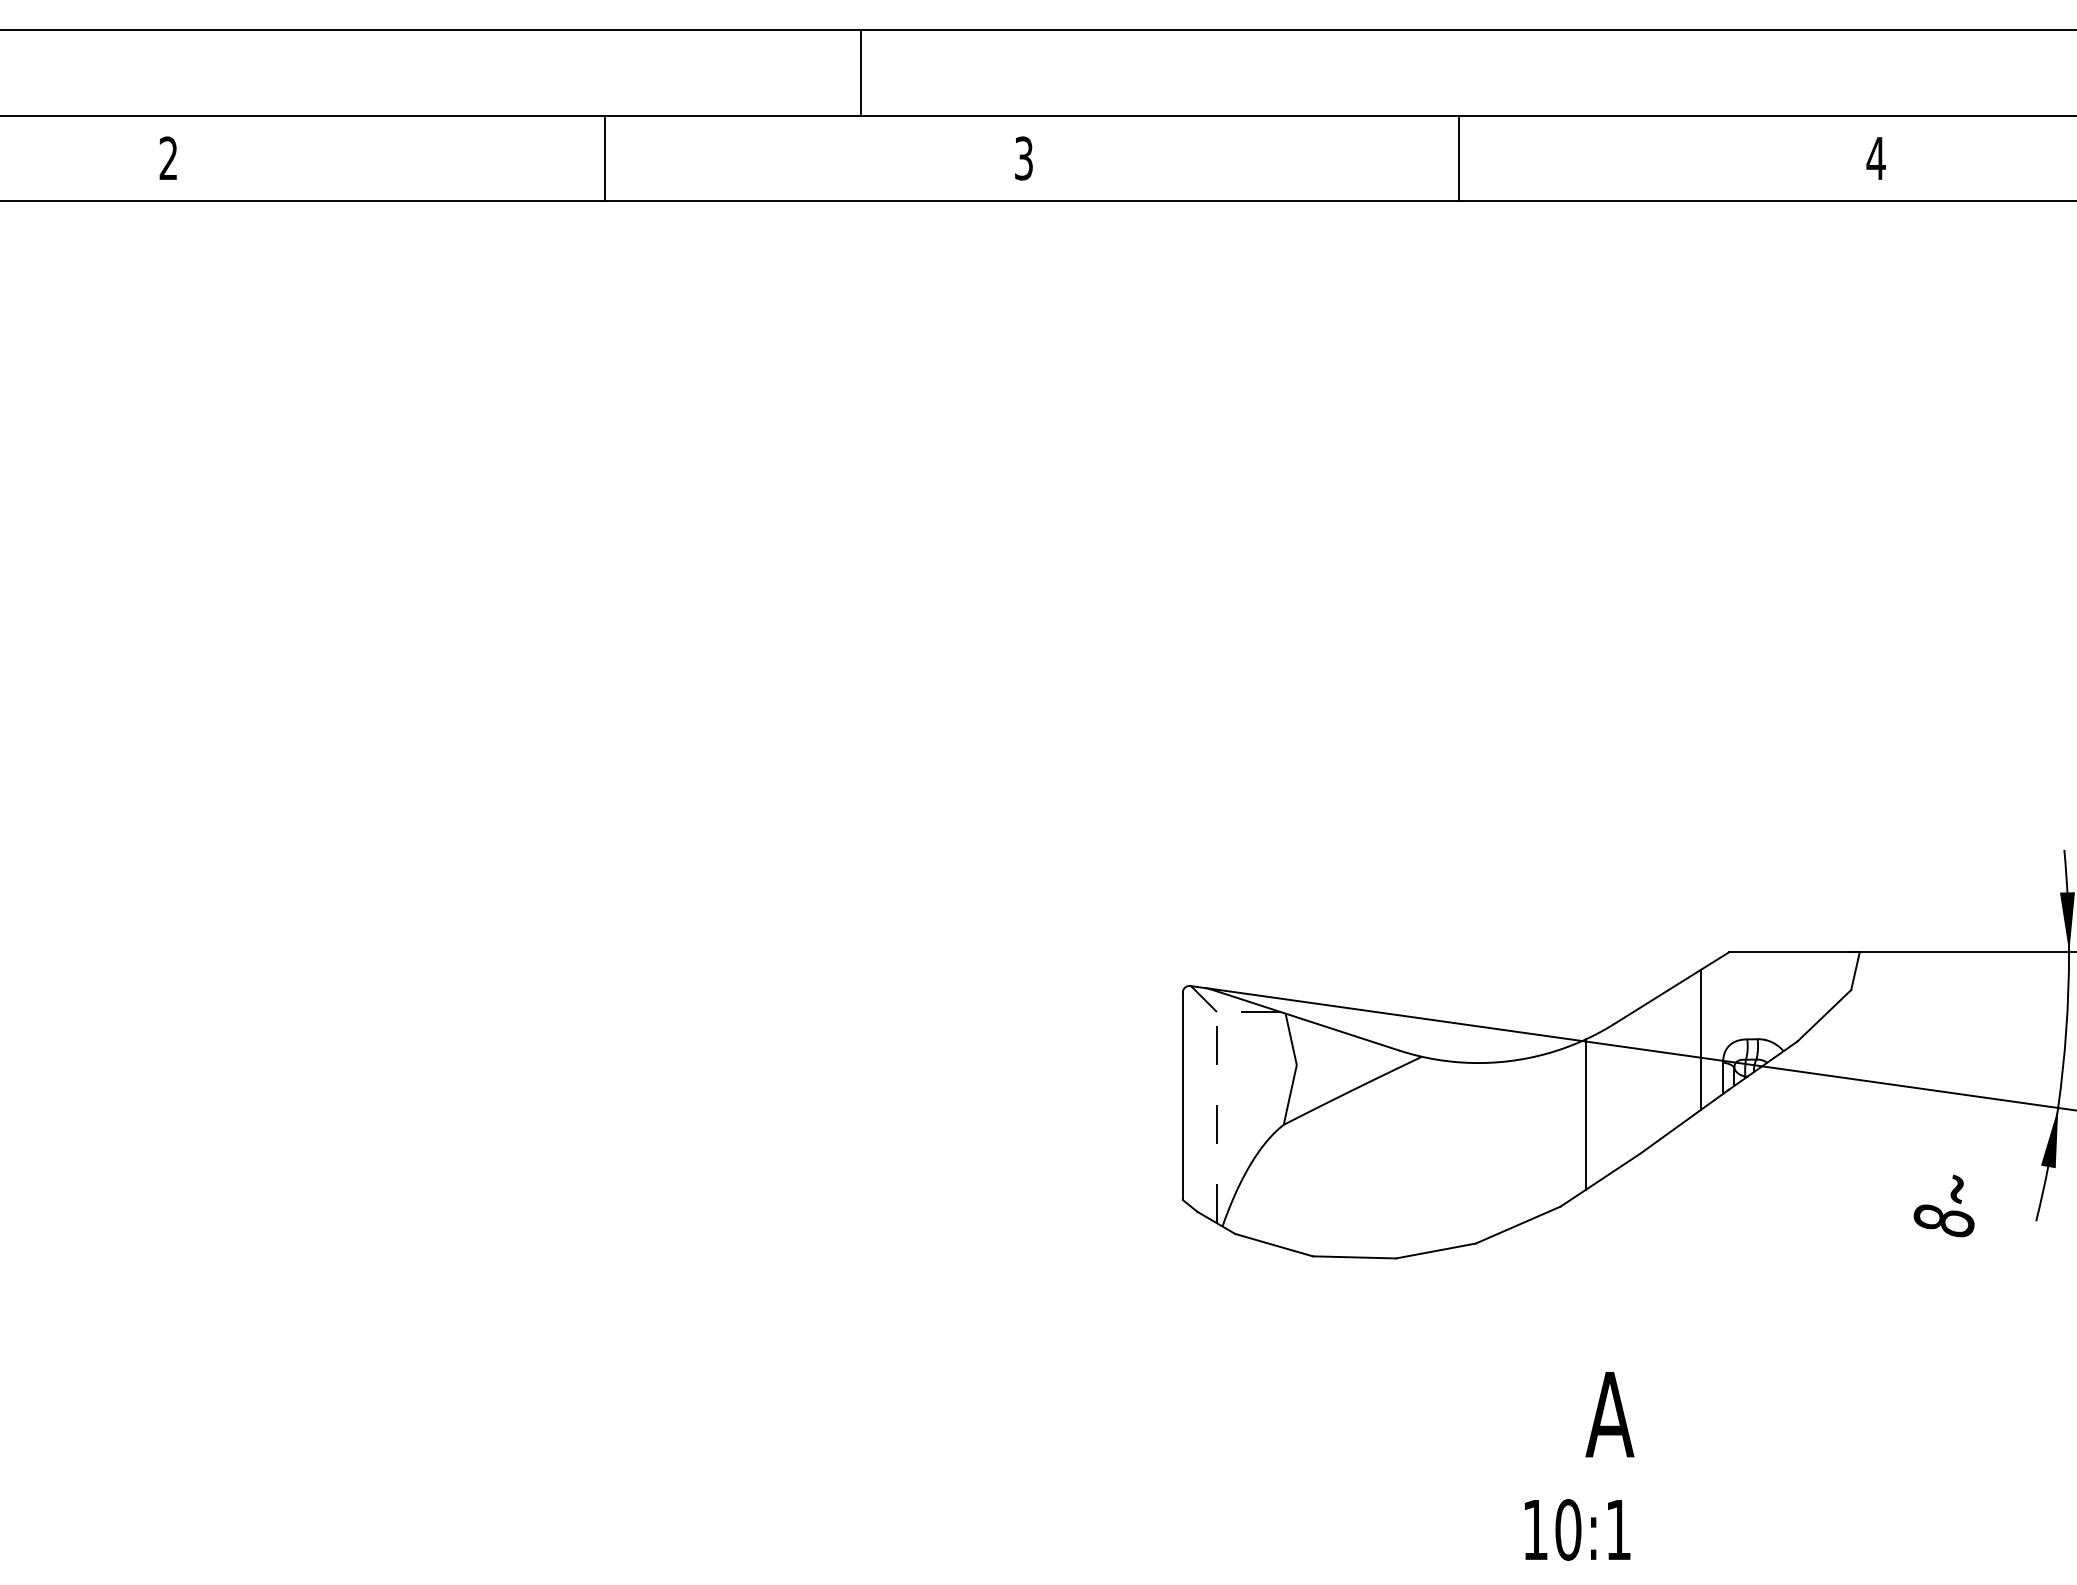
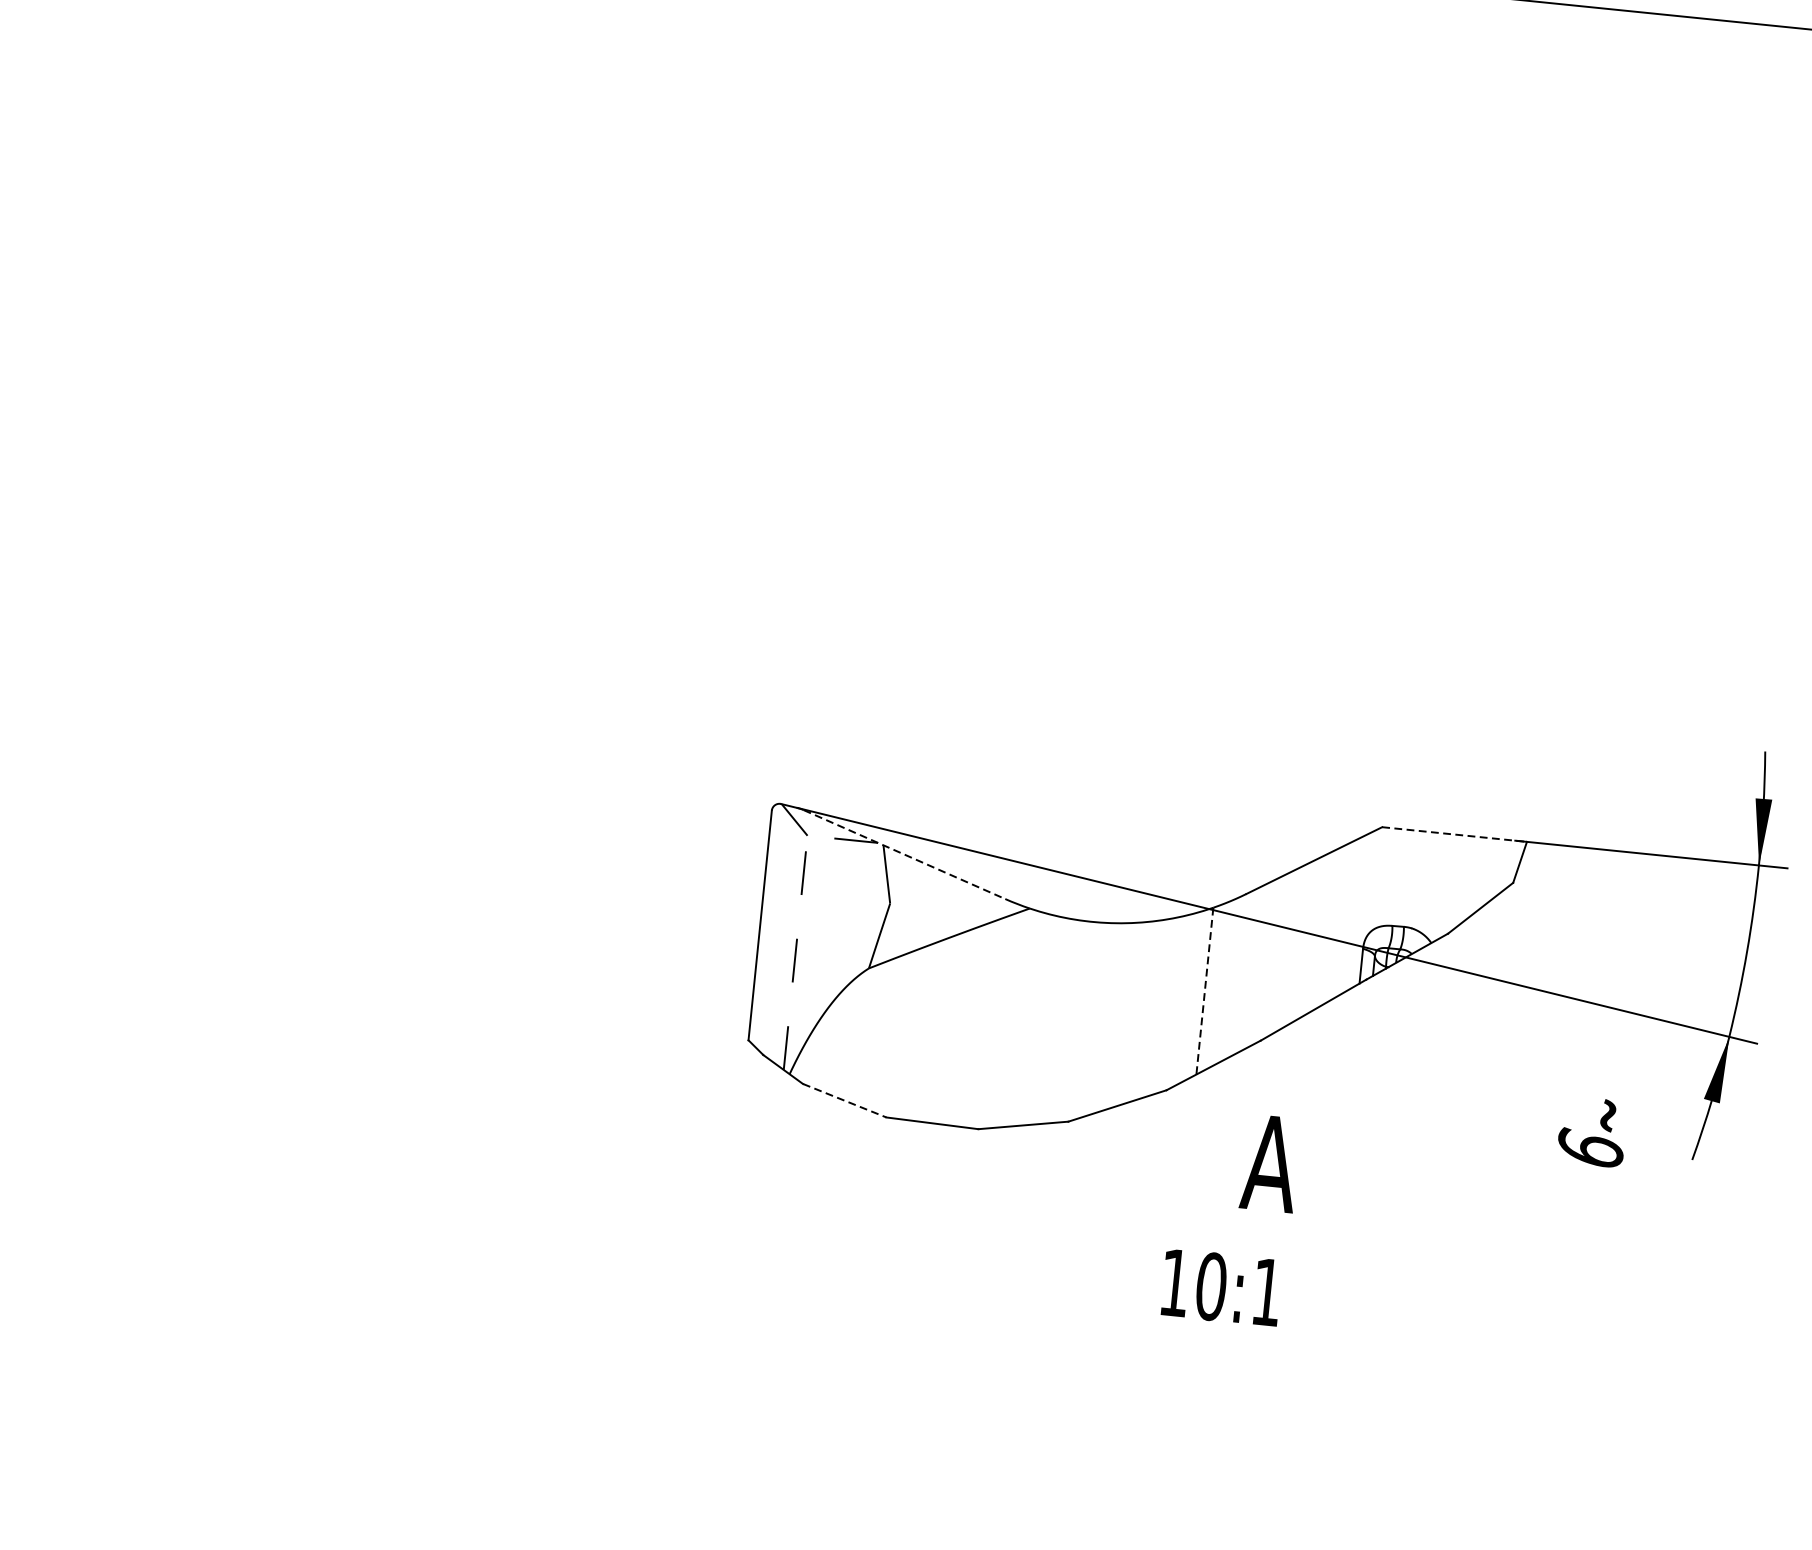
line: (1794, 952) -> (1454, 834), solid -> dashed
line: (1305, 1020) -> (904, 855), solid -> dashed
line: (1700, 1039) -> (1340, 920), removed
line: (1585, 1115) -> (1204, 992), solid -> dashed
text: (1943, 1220) -> (1589, 1148), 8 -> 6
line: (1274, 1245) -> (845, 1101), solid -> dashed
text: (1579, 1466) -> (1230, 1217), moved

